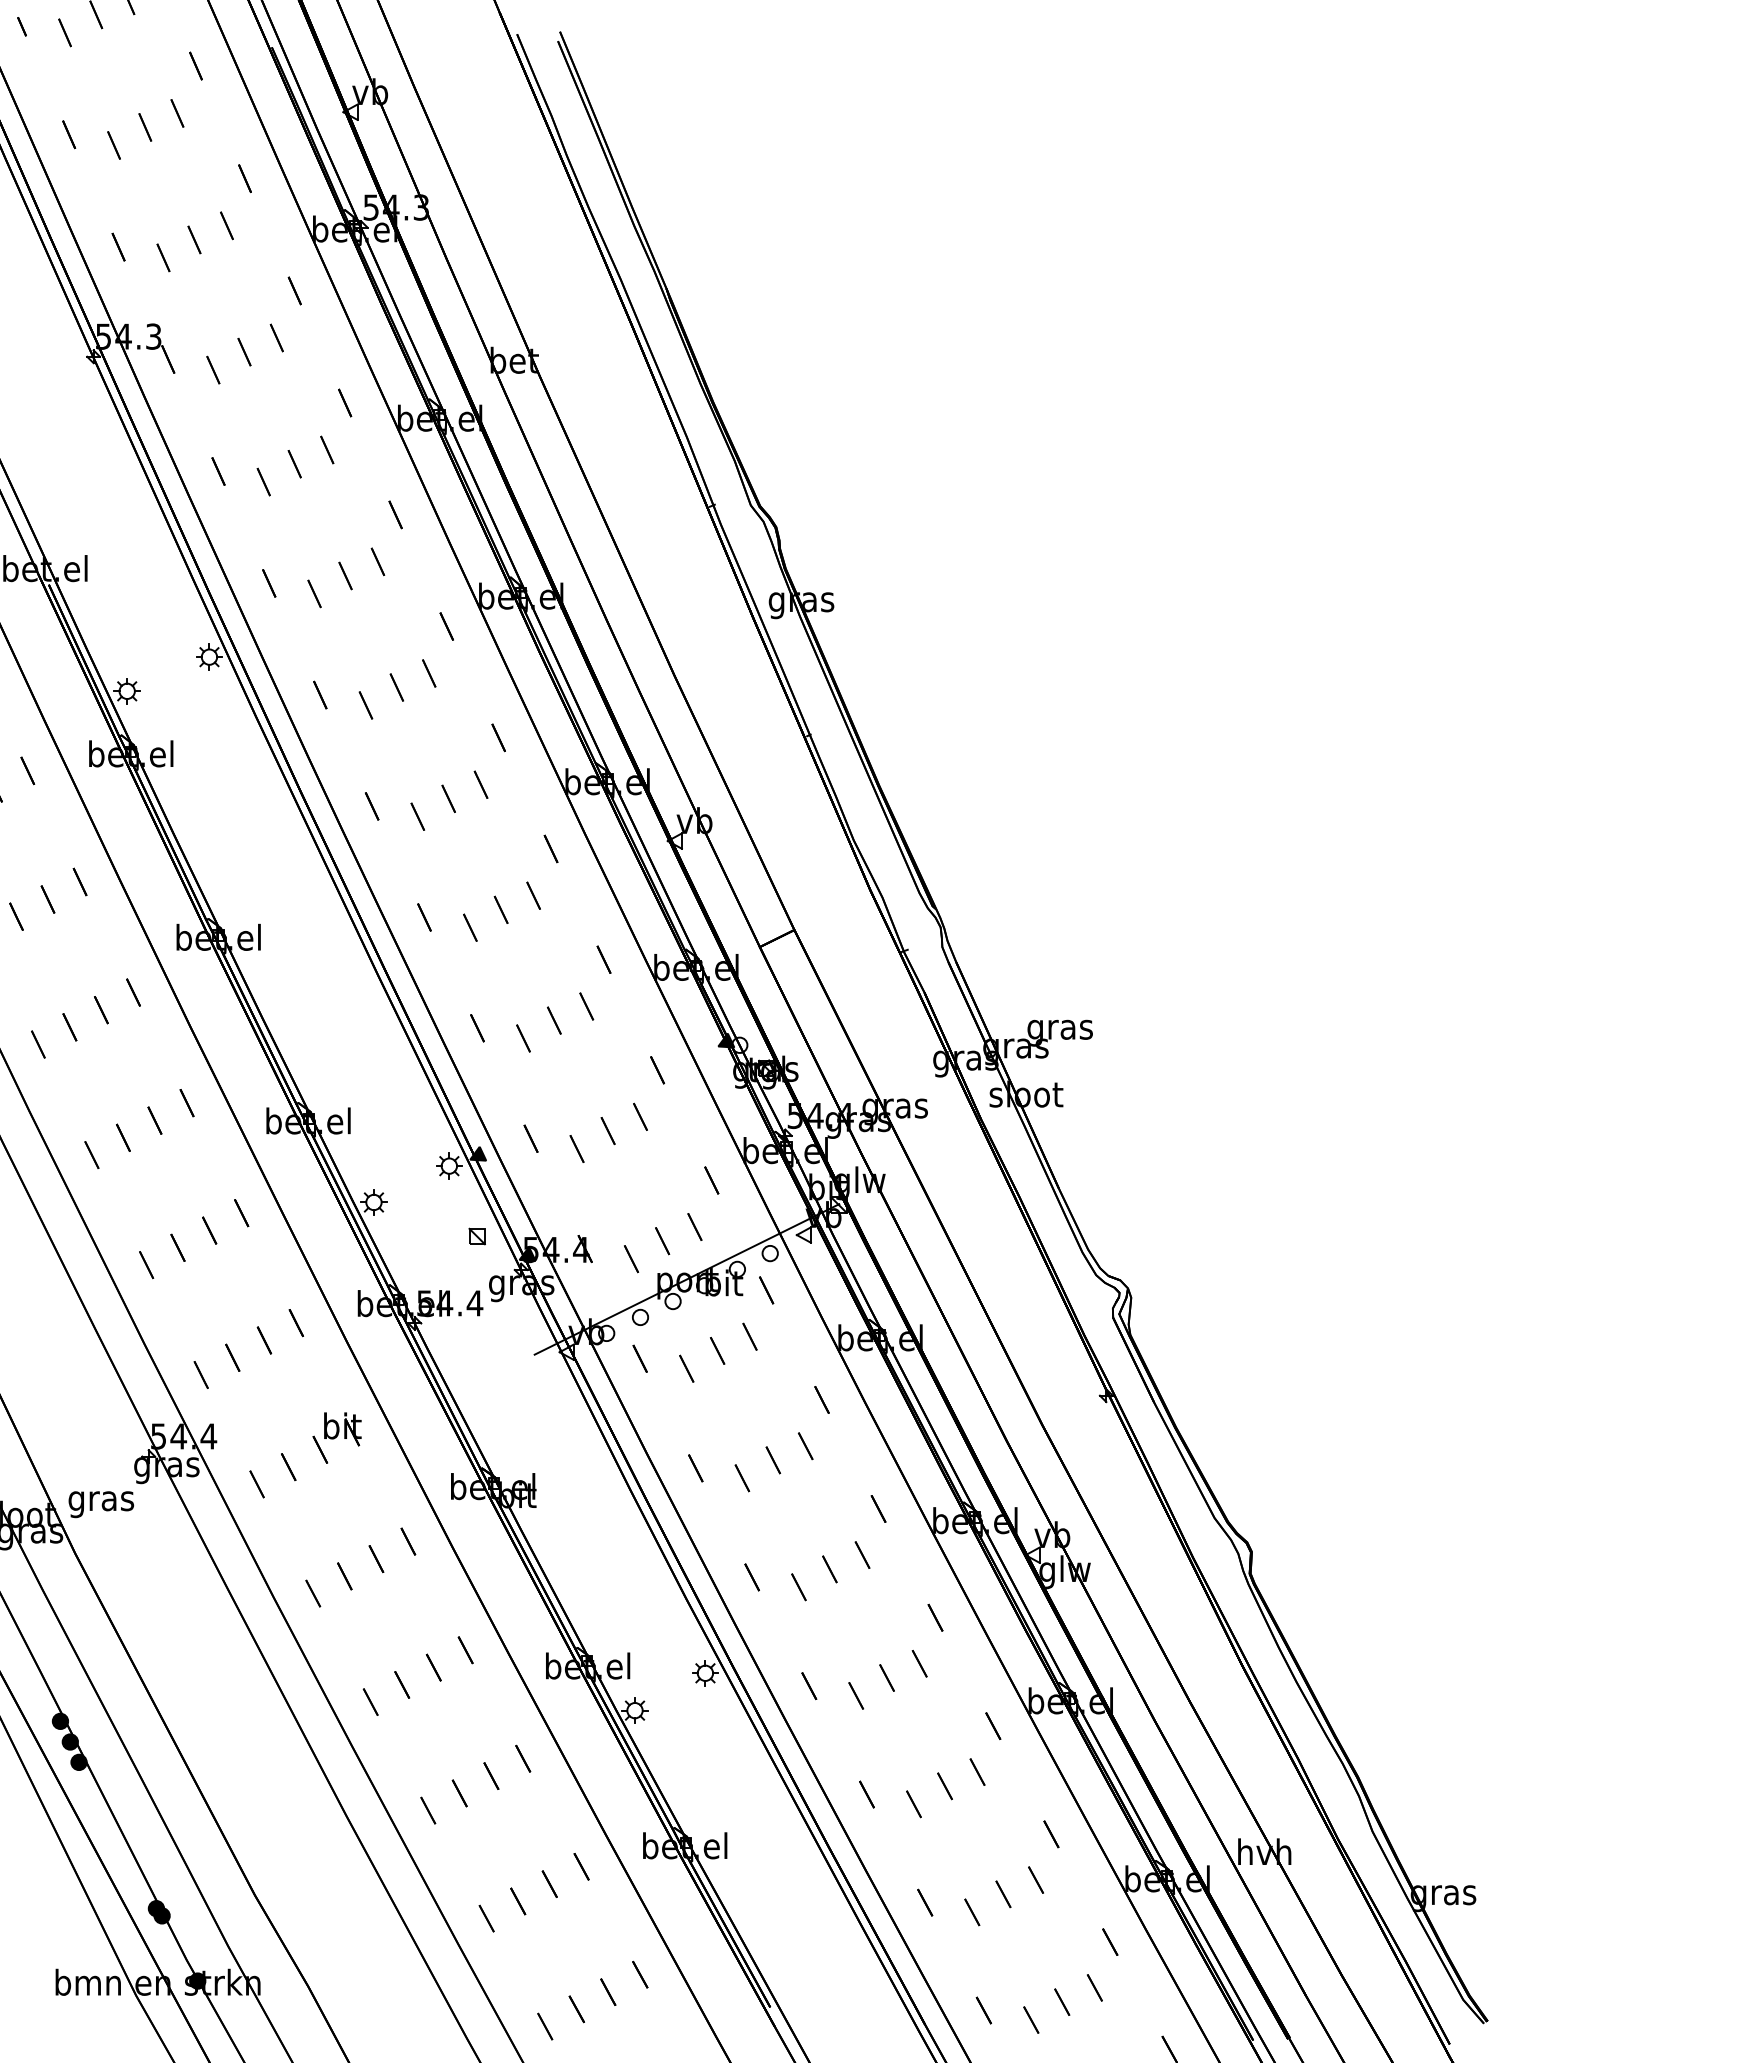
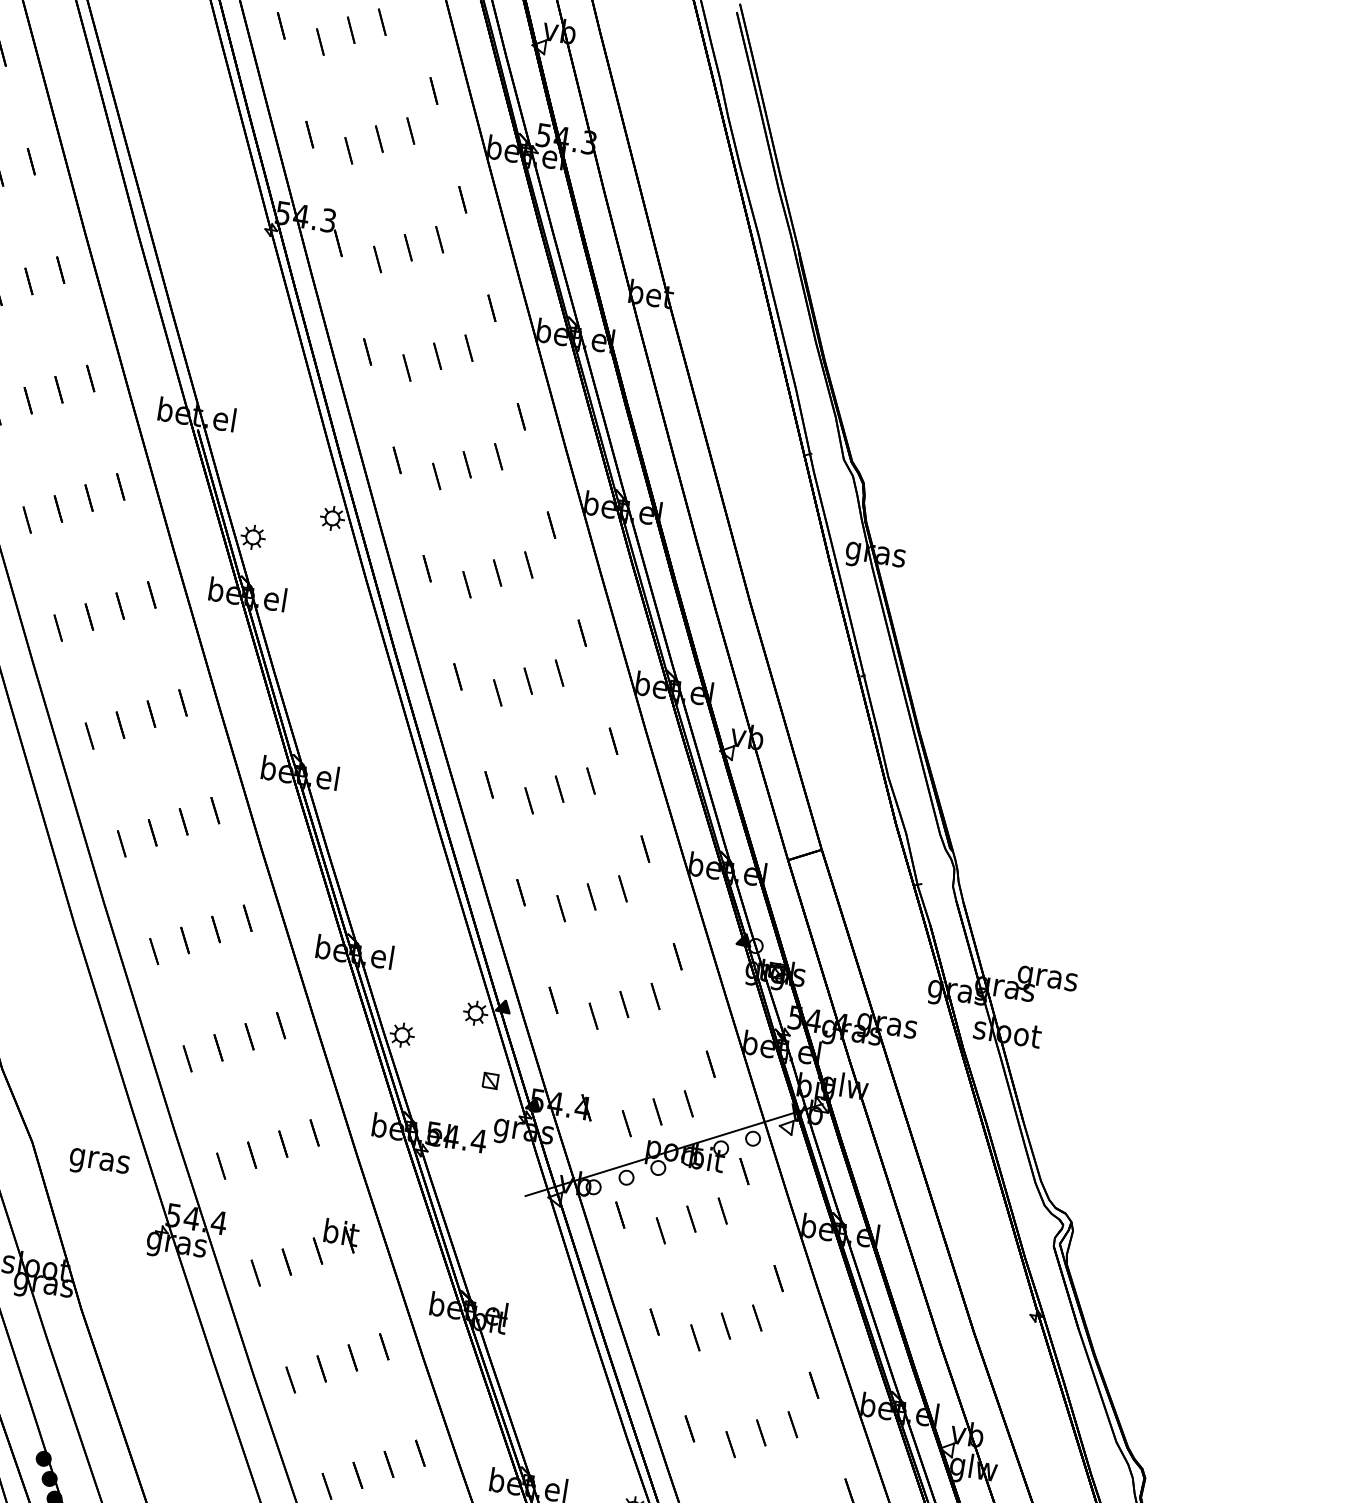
text: (101, 1504) -> (99, 1163), moved

